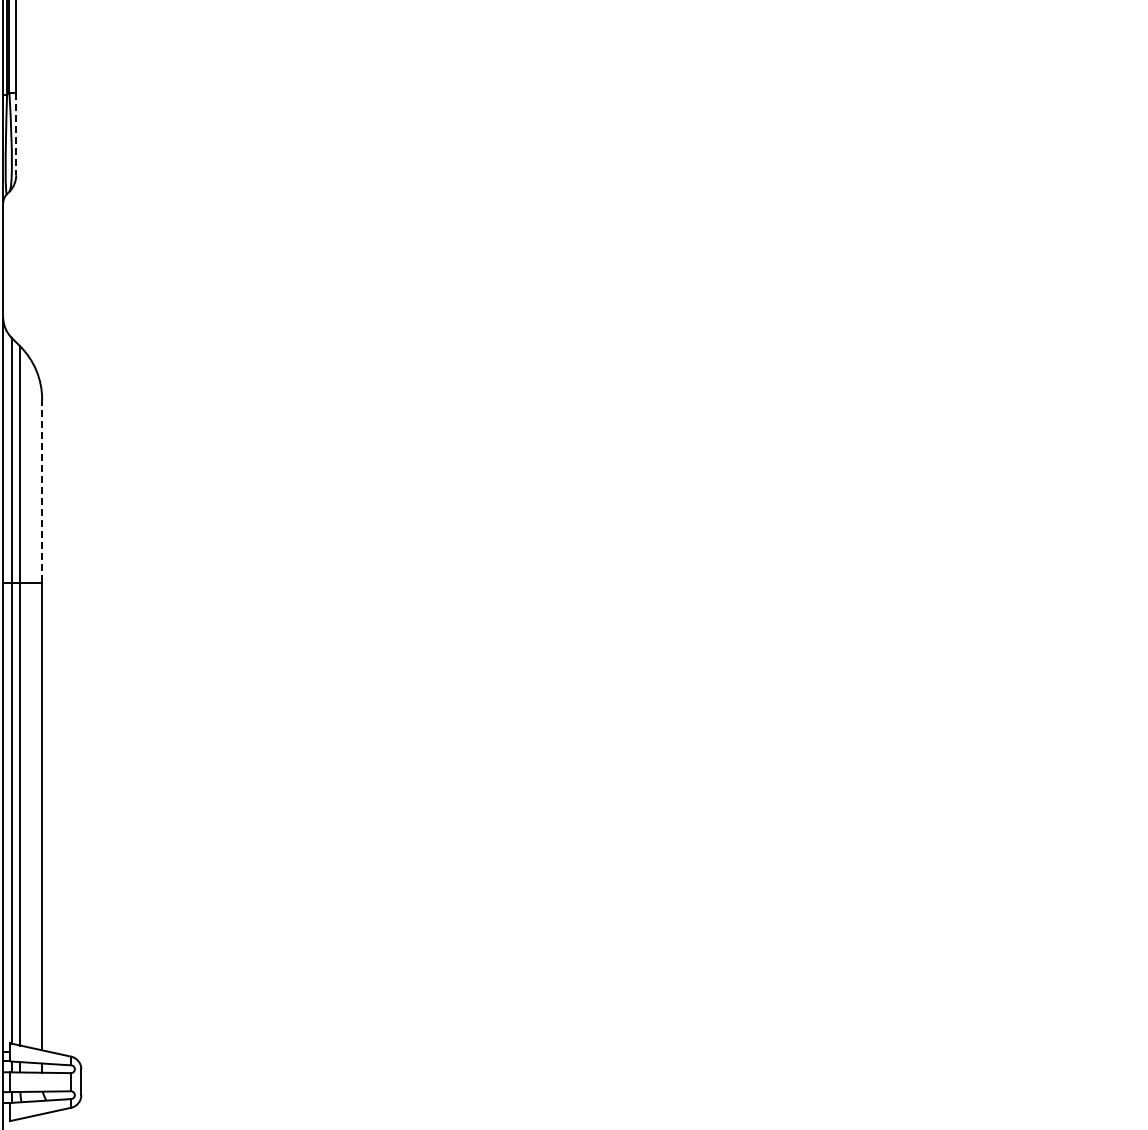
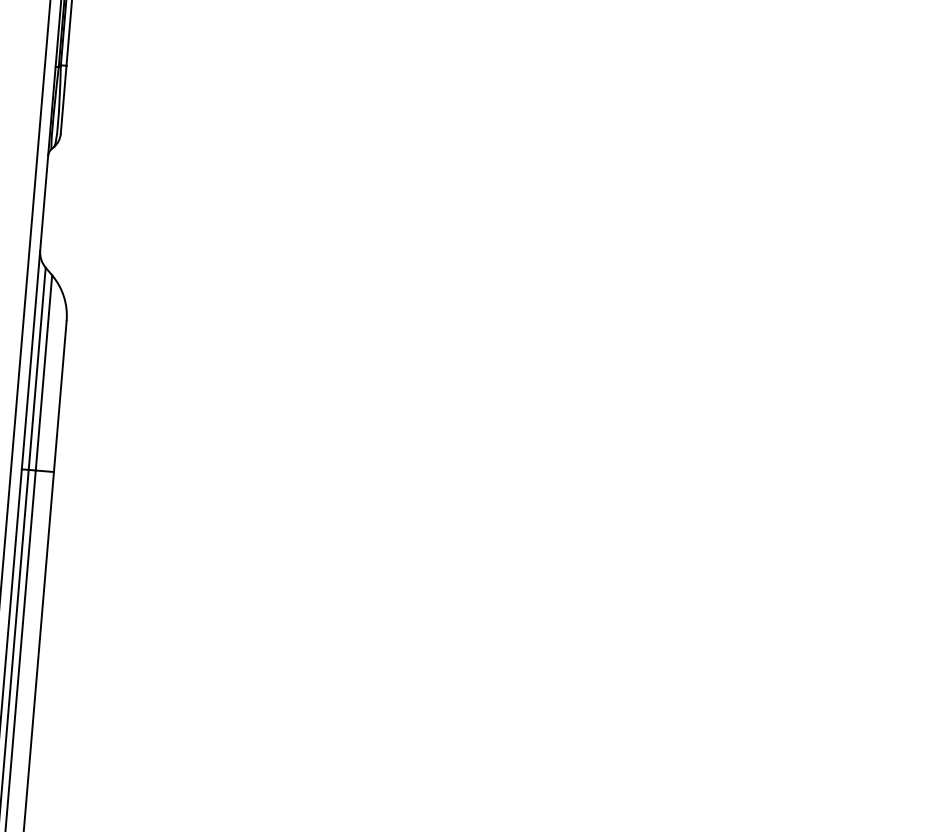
line: (16, 134) -> (63, 100), dashed -> solid
line: (42, 491) -> (60, 396), dashed -> solid

